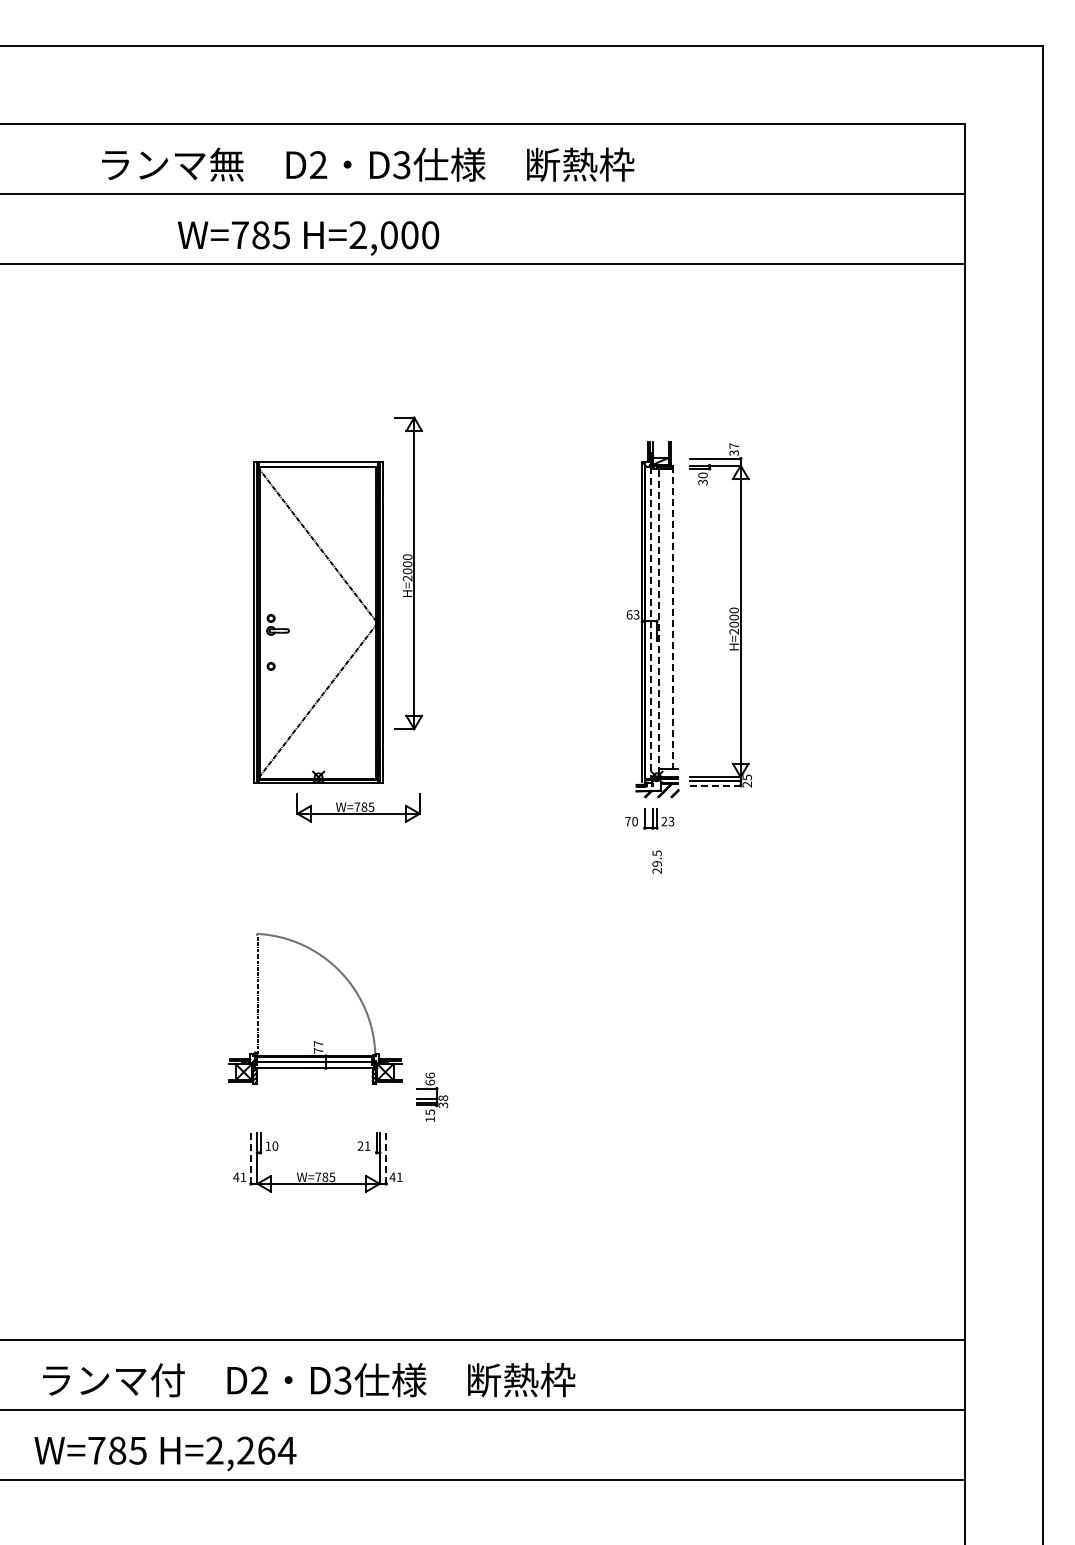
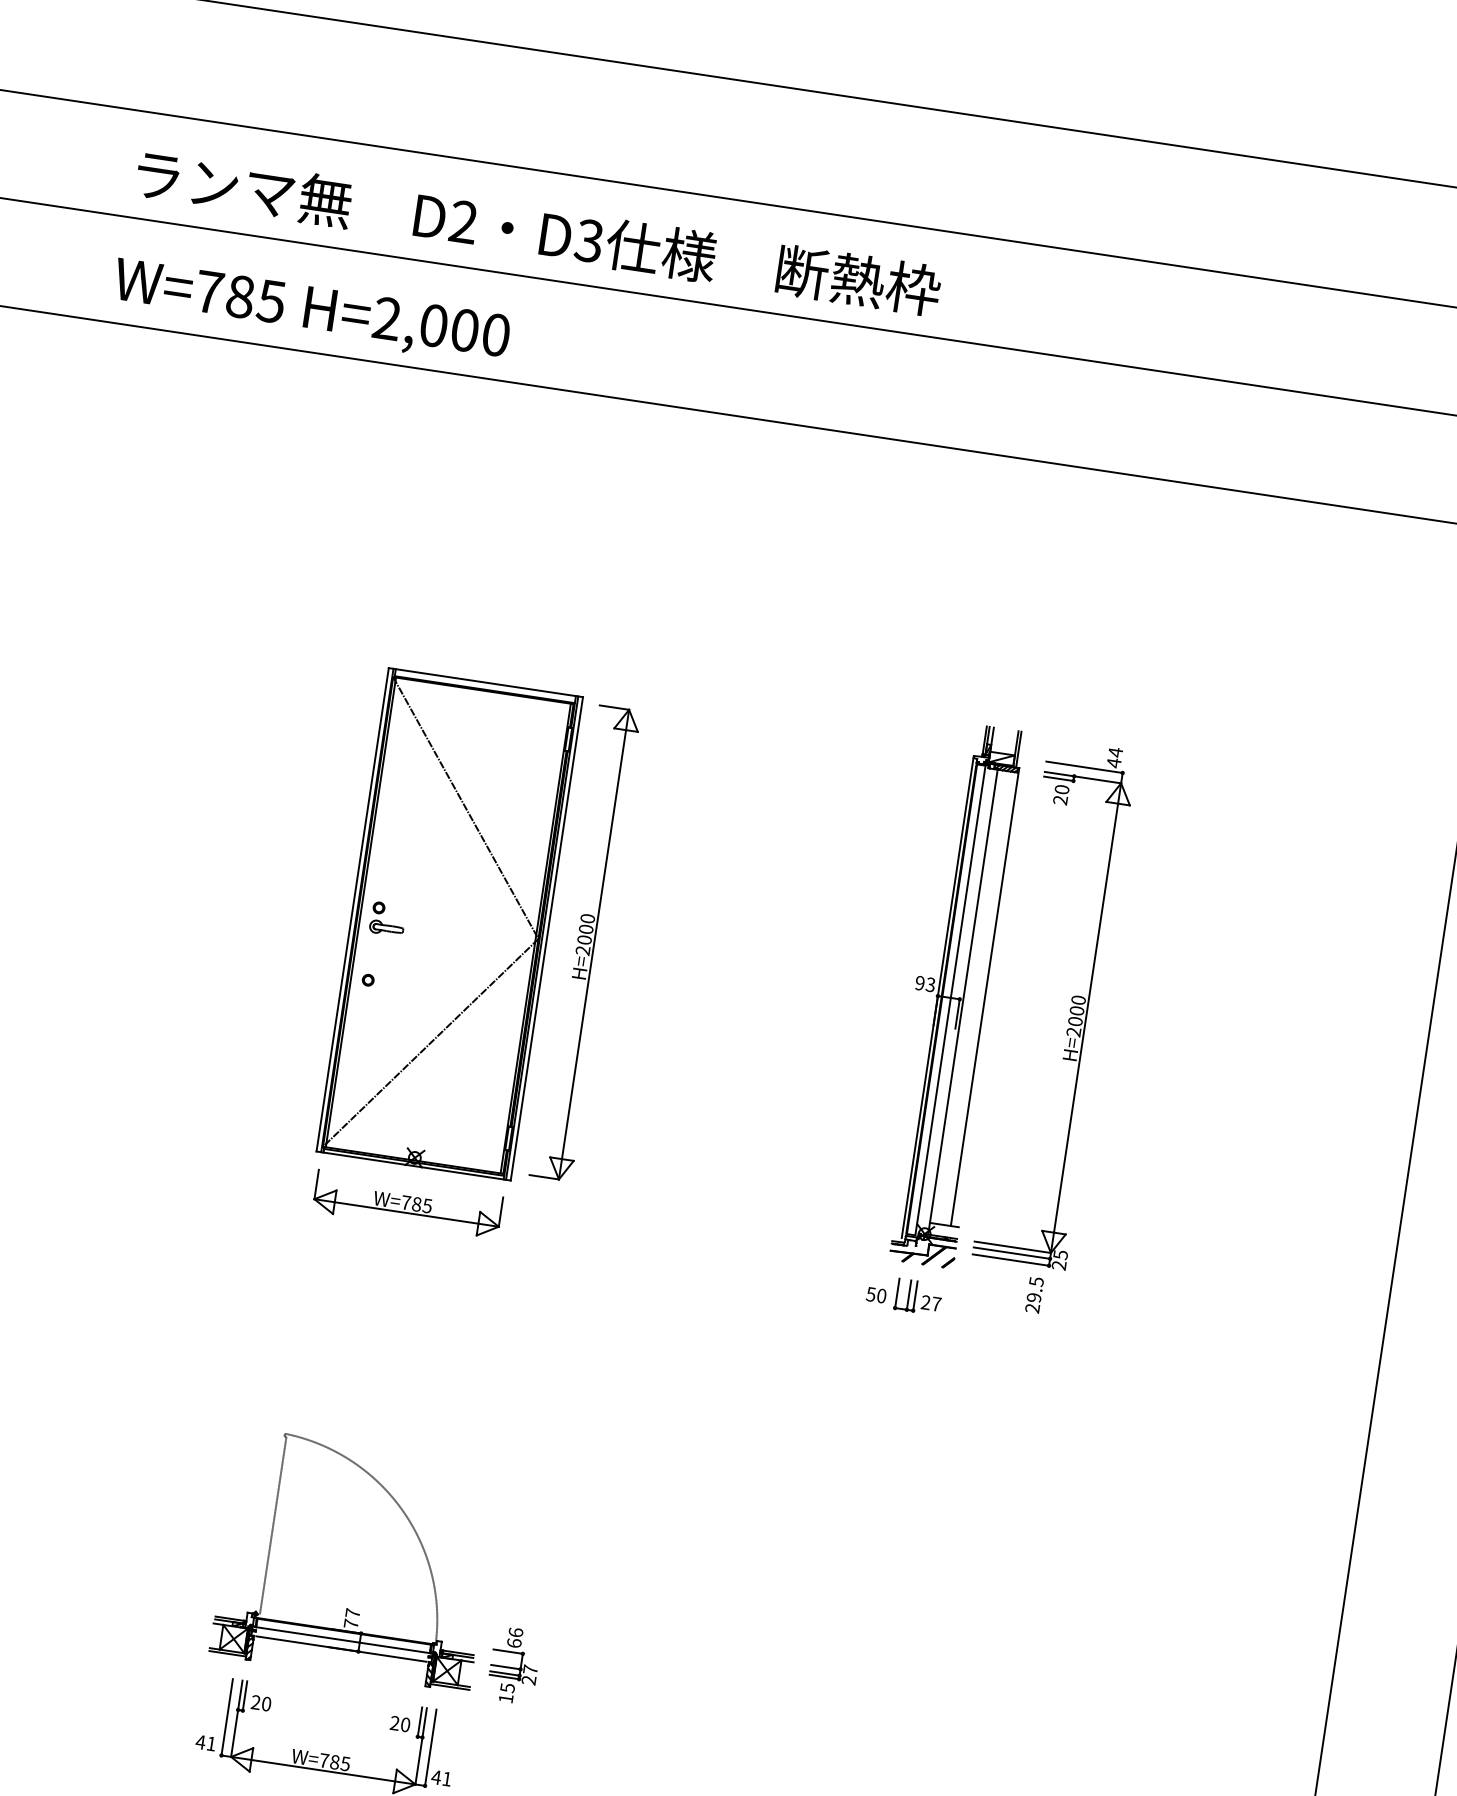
text: (368, 164) -> (539, 232), moved
text: (308, 238) -> (311, 312), moved
text: (733, 449) -> (1113, 757), 37 -> 44
text: (703, 482) -> (1061, 800), 30 -> 20
part: (408, 573) -> (585, 943), moved
text: (629, 614) -> (919, 982), 63 -> 93
line: (673, 617) -> (985, 997), dashed -> solid
line: (651, 623) -> (951, 1001), dashed -> solid
line: (659, 624) -> (962, 1004), dashed -> solid
line: (715, 785) -> (1011, 1259), dashed -> solid
part: (358, 807) -> (407, 1203), moved
text: (627, 821) -> (870, 1294), 70 -> 50
text: (671, 821) -> (936, 1304), 23 -> 27
text: (656, 861) -> (1033, 1293), moved
part: (315, 1041) -> (348, 1609), moved
text: (443, 1101) -> (530, 1674), 38 -> 27
text: (268, 1145) -> (256, 1701), 10 -> 20
text: (367, 1145) -> (405, 1723), 21 -> 20
line: (251, 1159) -> (227, 1718), dashed -> solid
line: (386, 1159) -> (431, 1749), dashed -> solid

